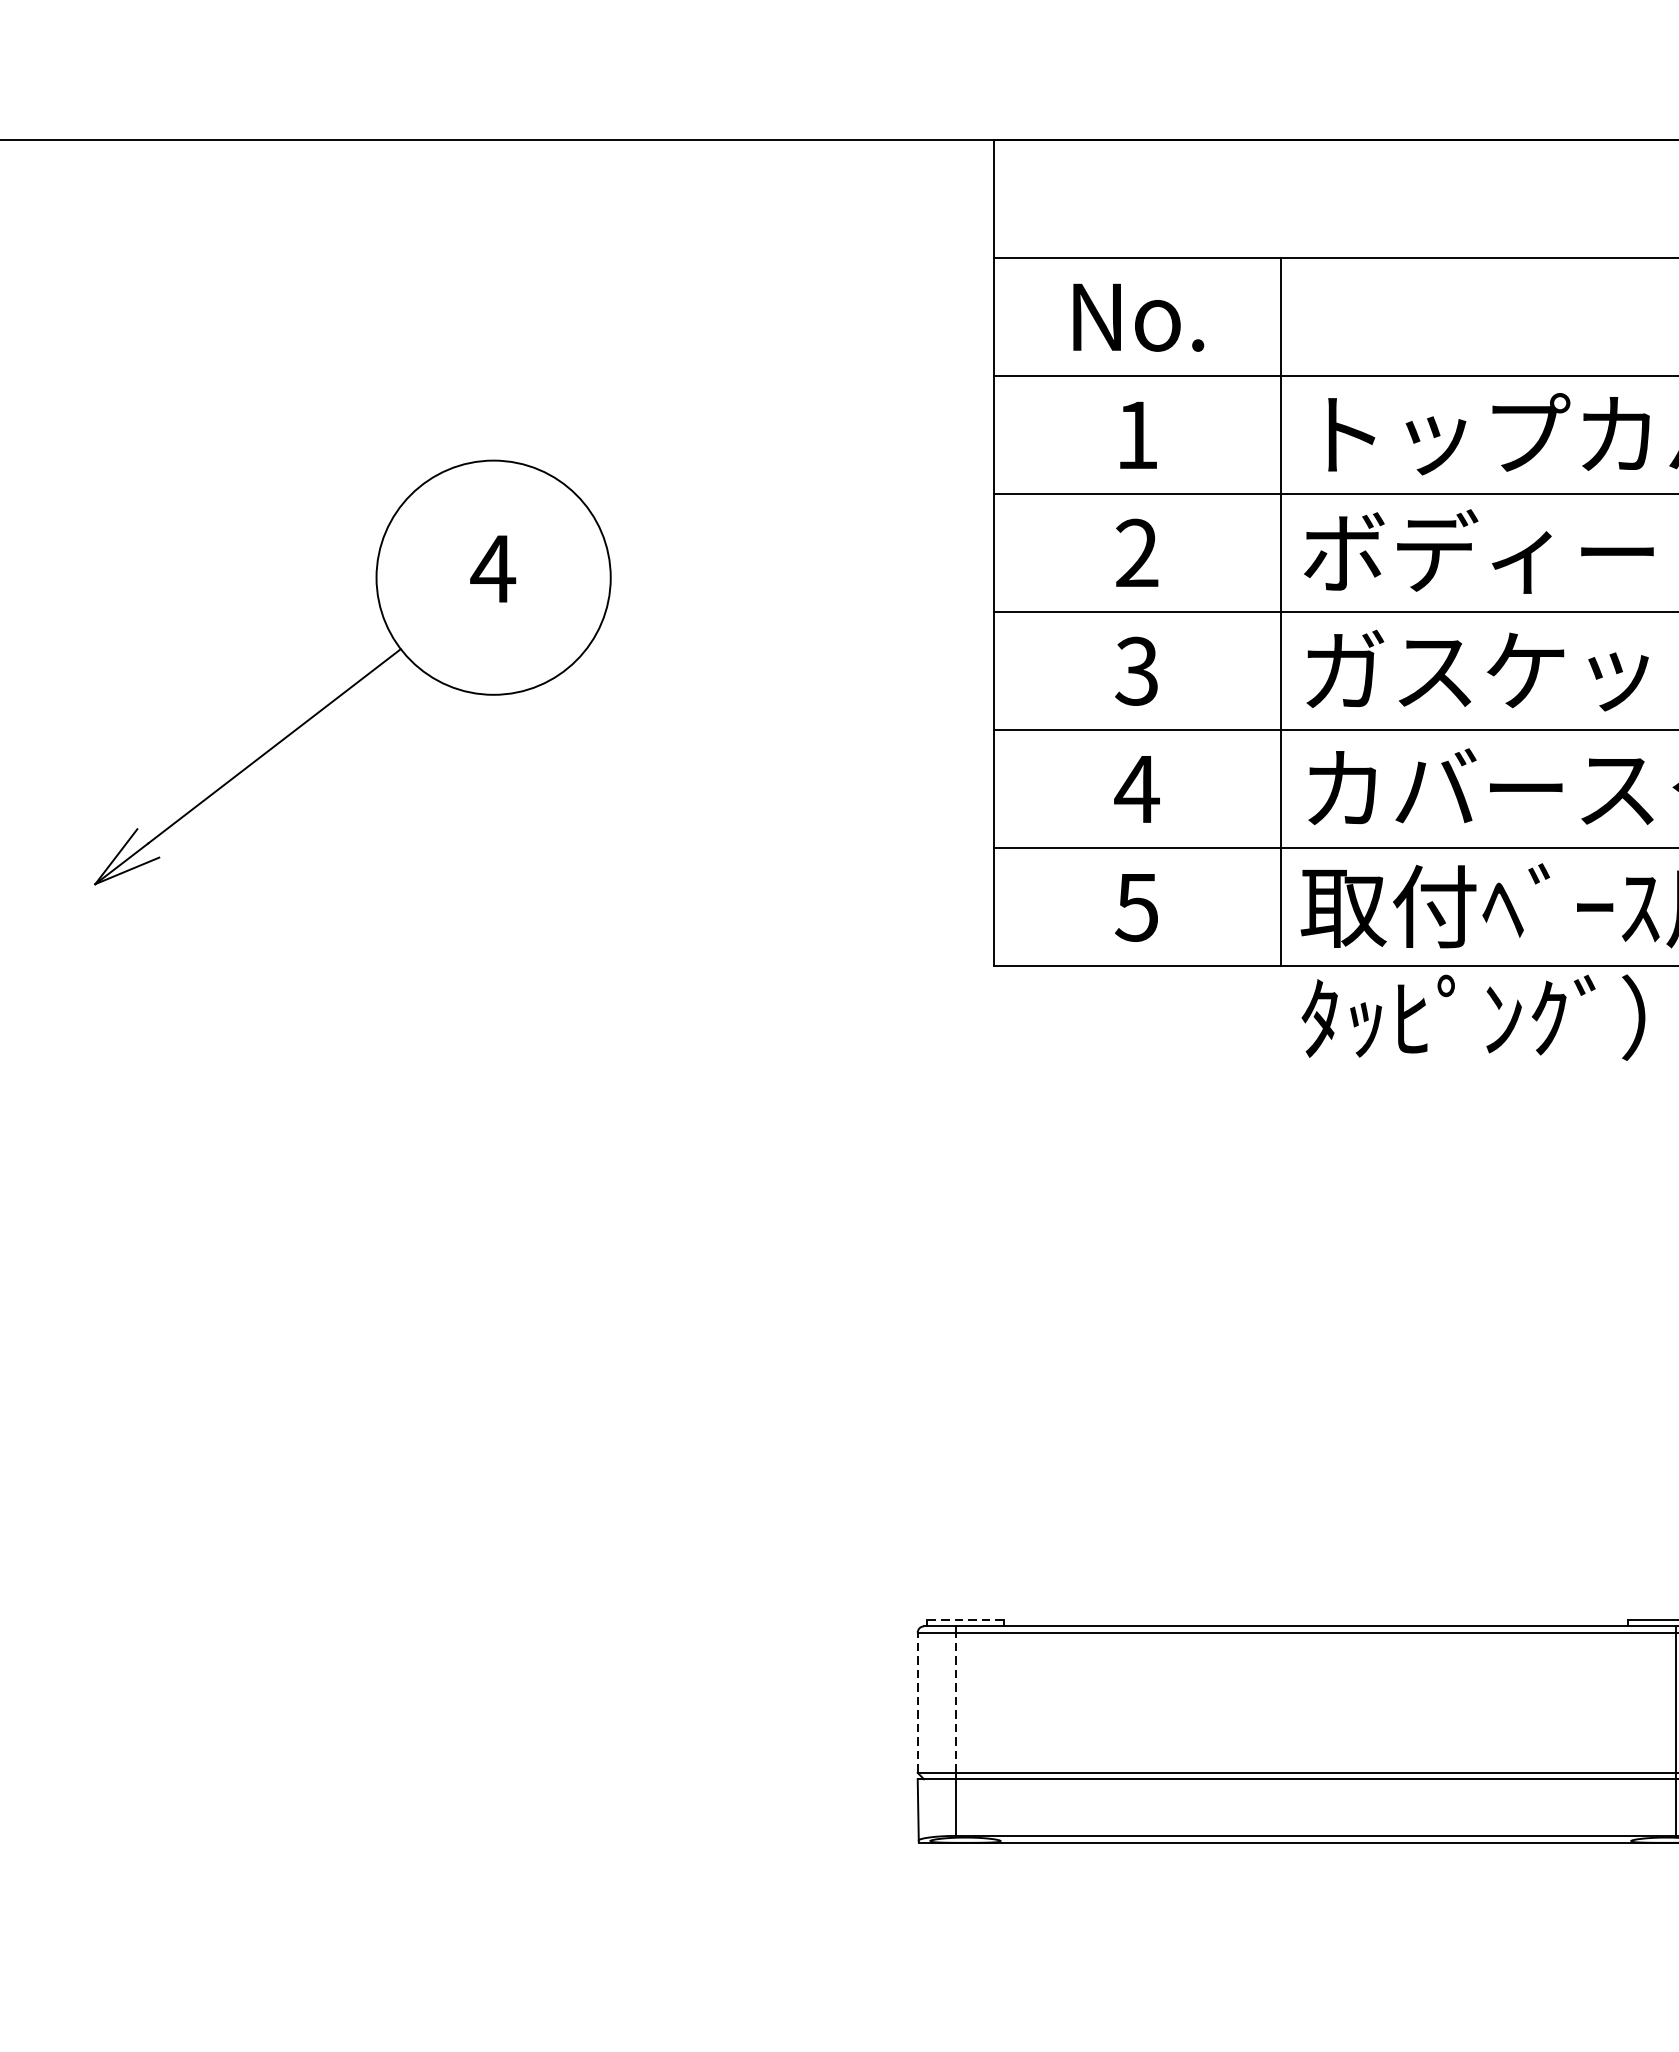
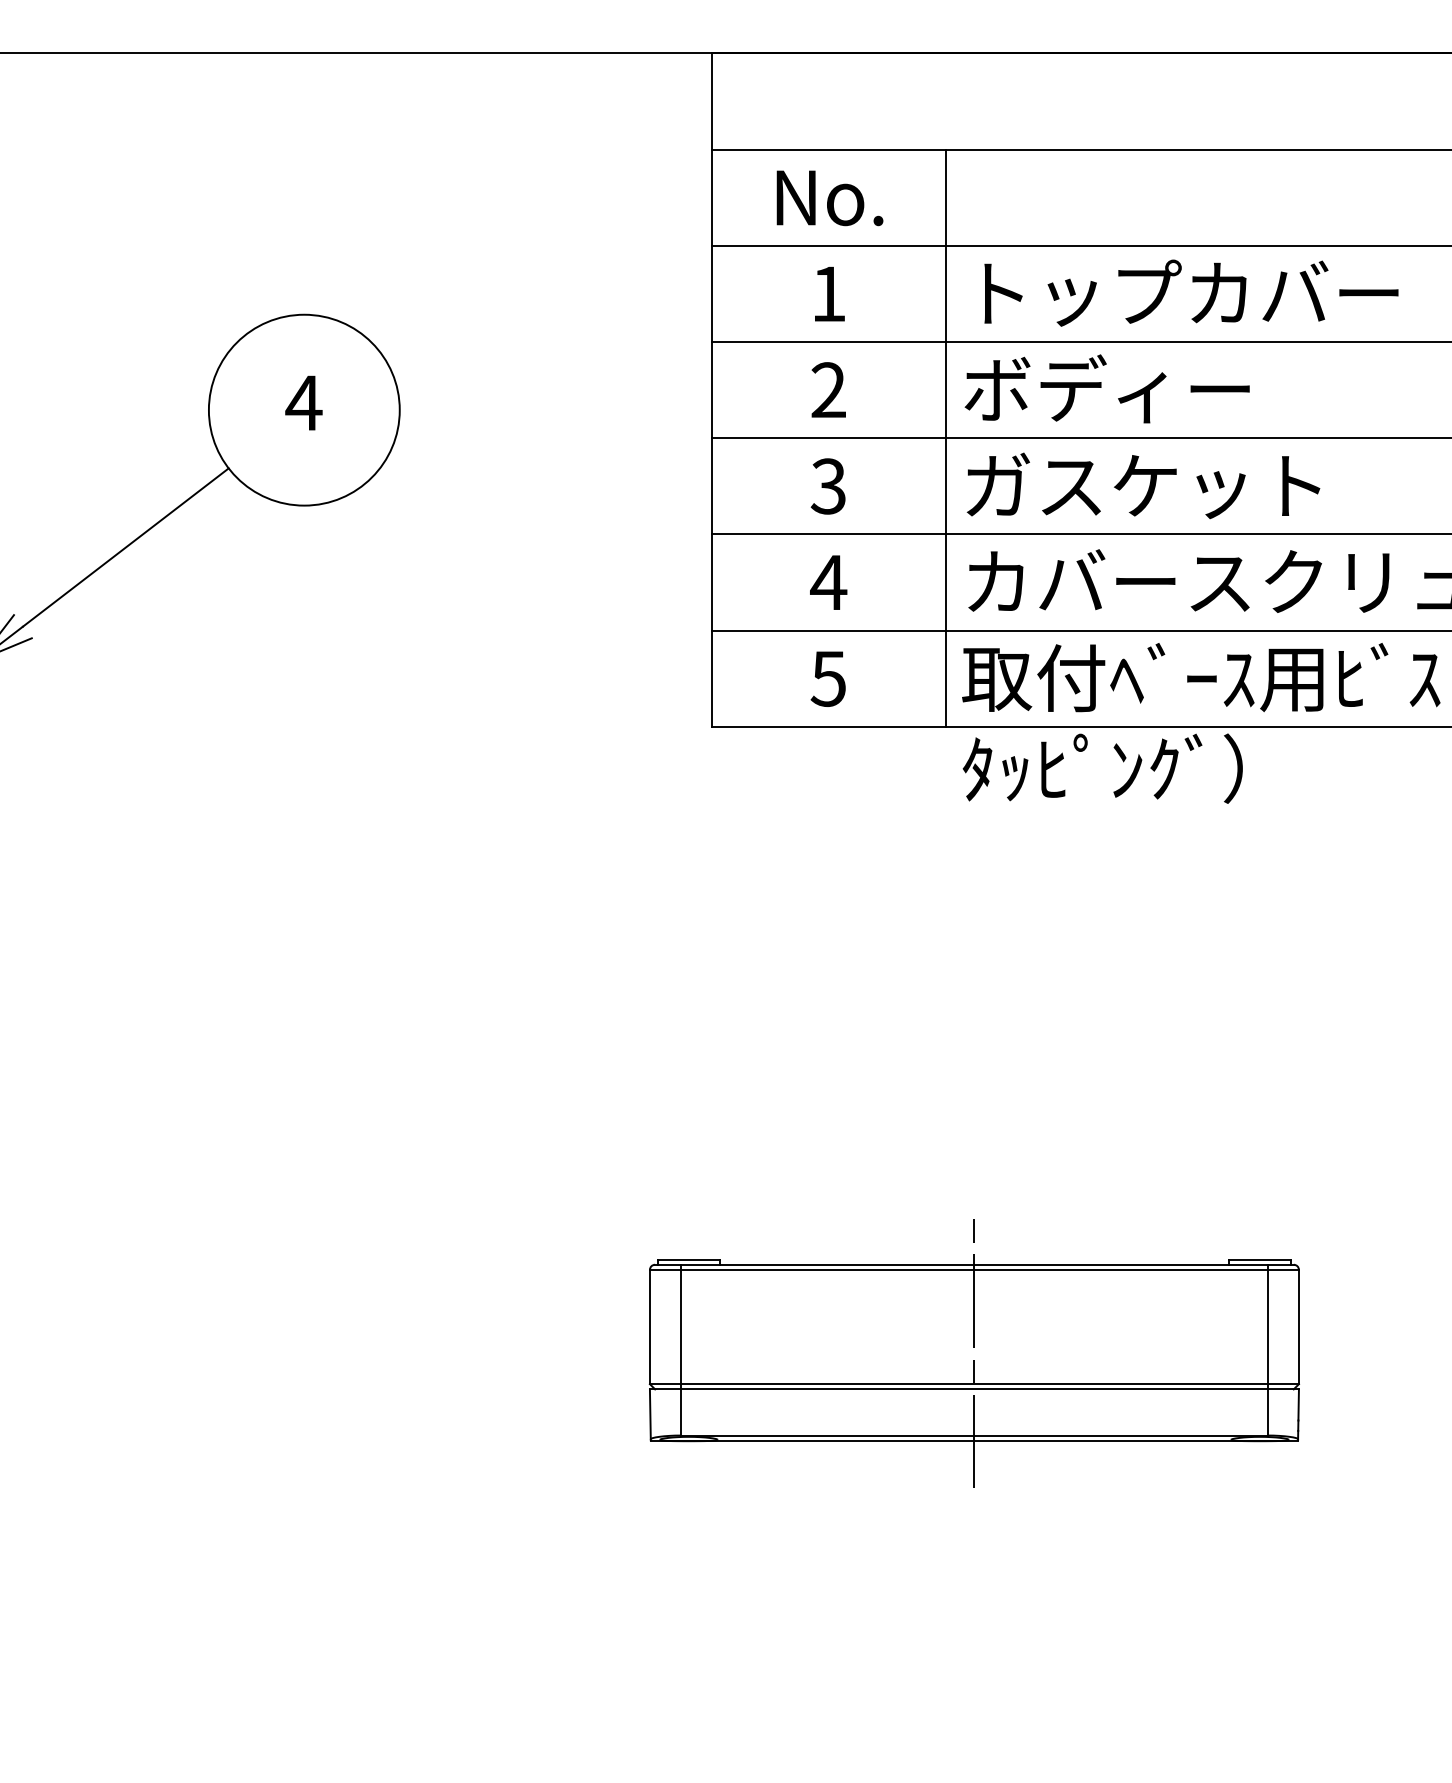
line: (965, 1619) -> (688, 1259), dashed -> solid
line: (917, 1702) -> (649, 1326), dashed -> solid
line: (956, 1702) -> (681, 1326), dashed -> solid
line: (1315, 1734) -> (974, 1352), added

